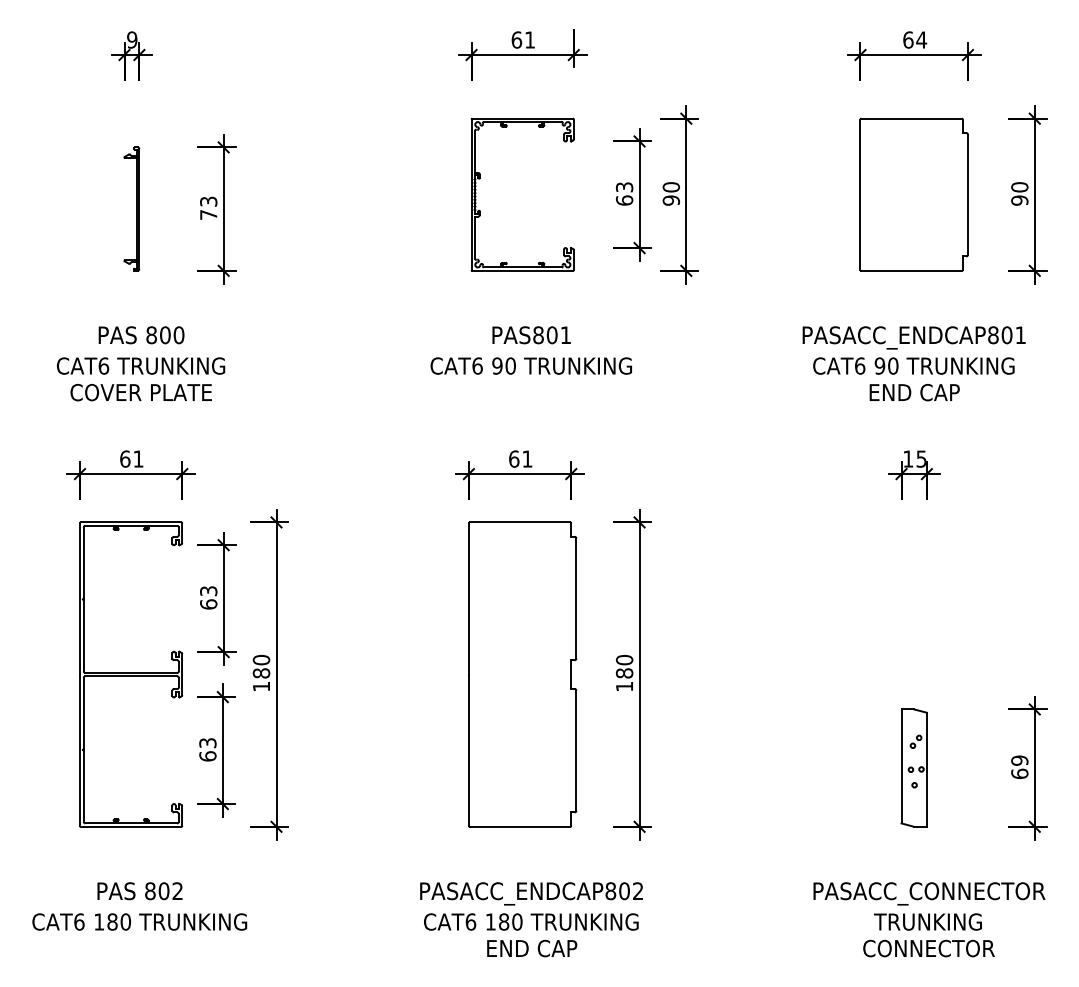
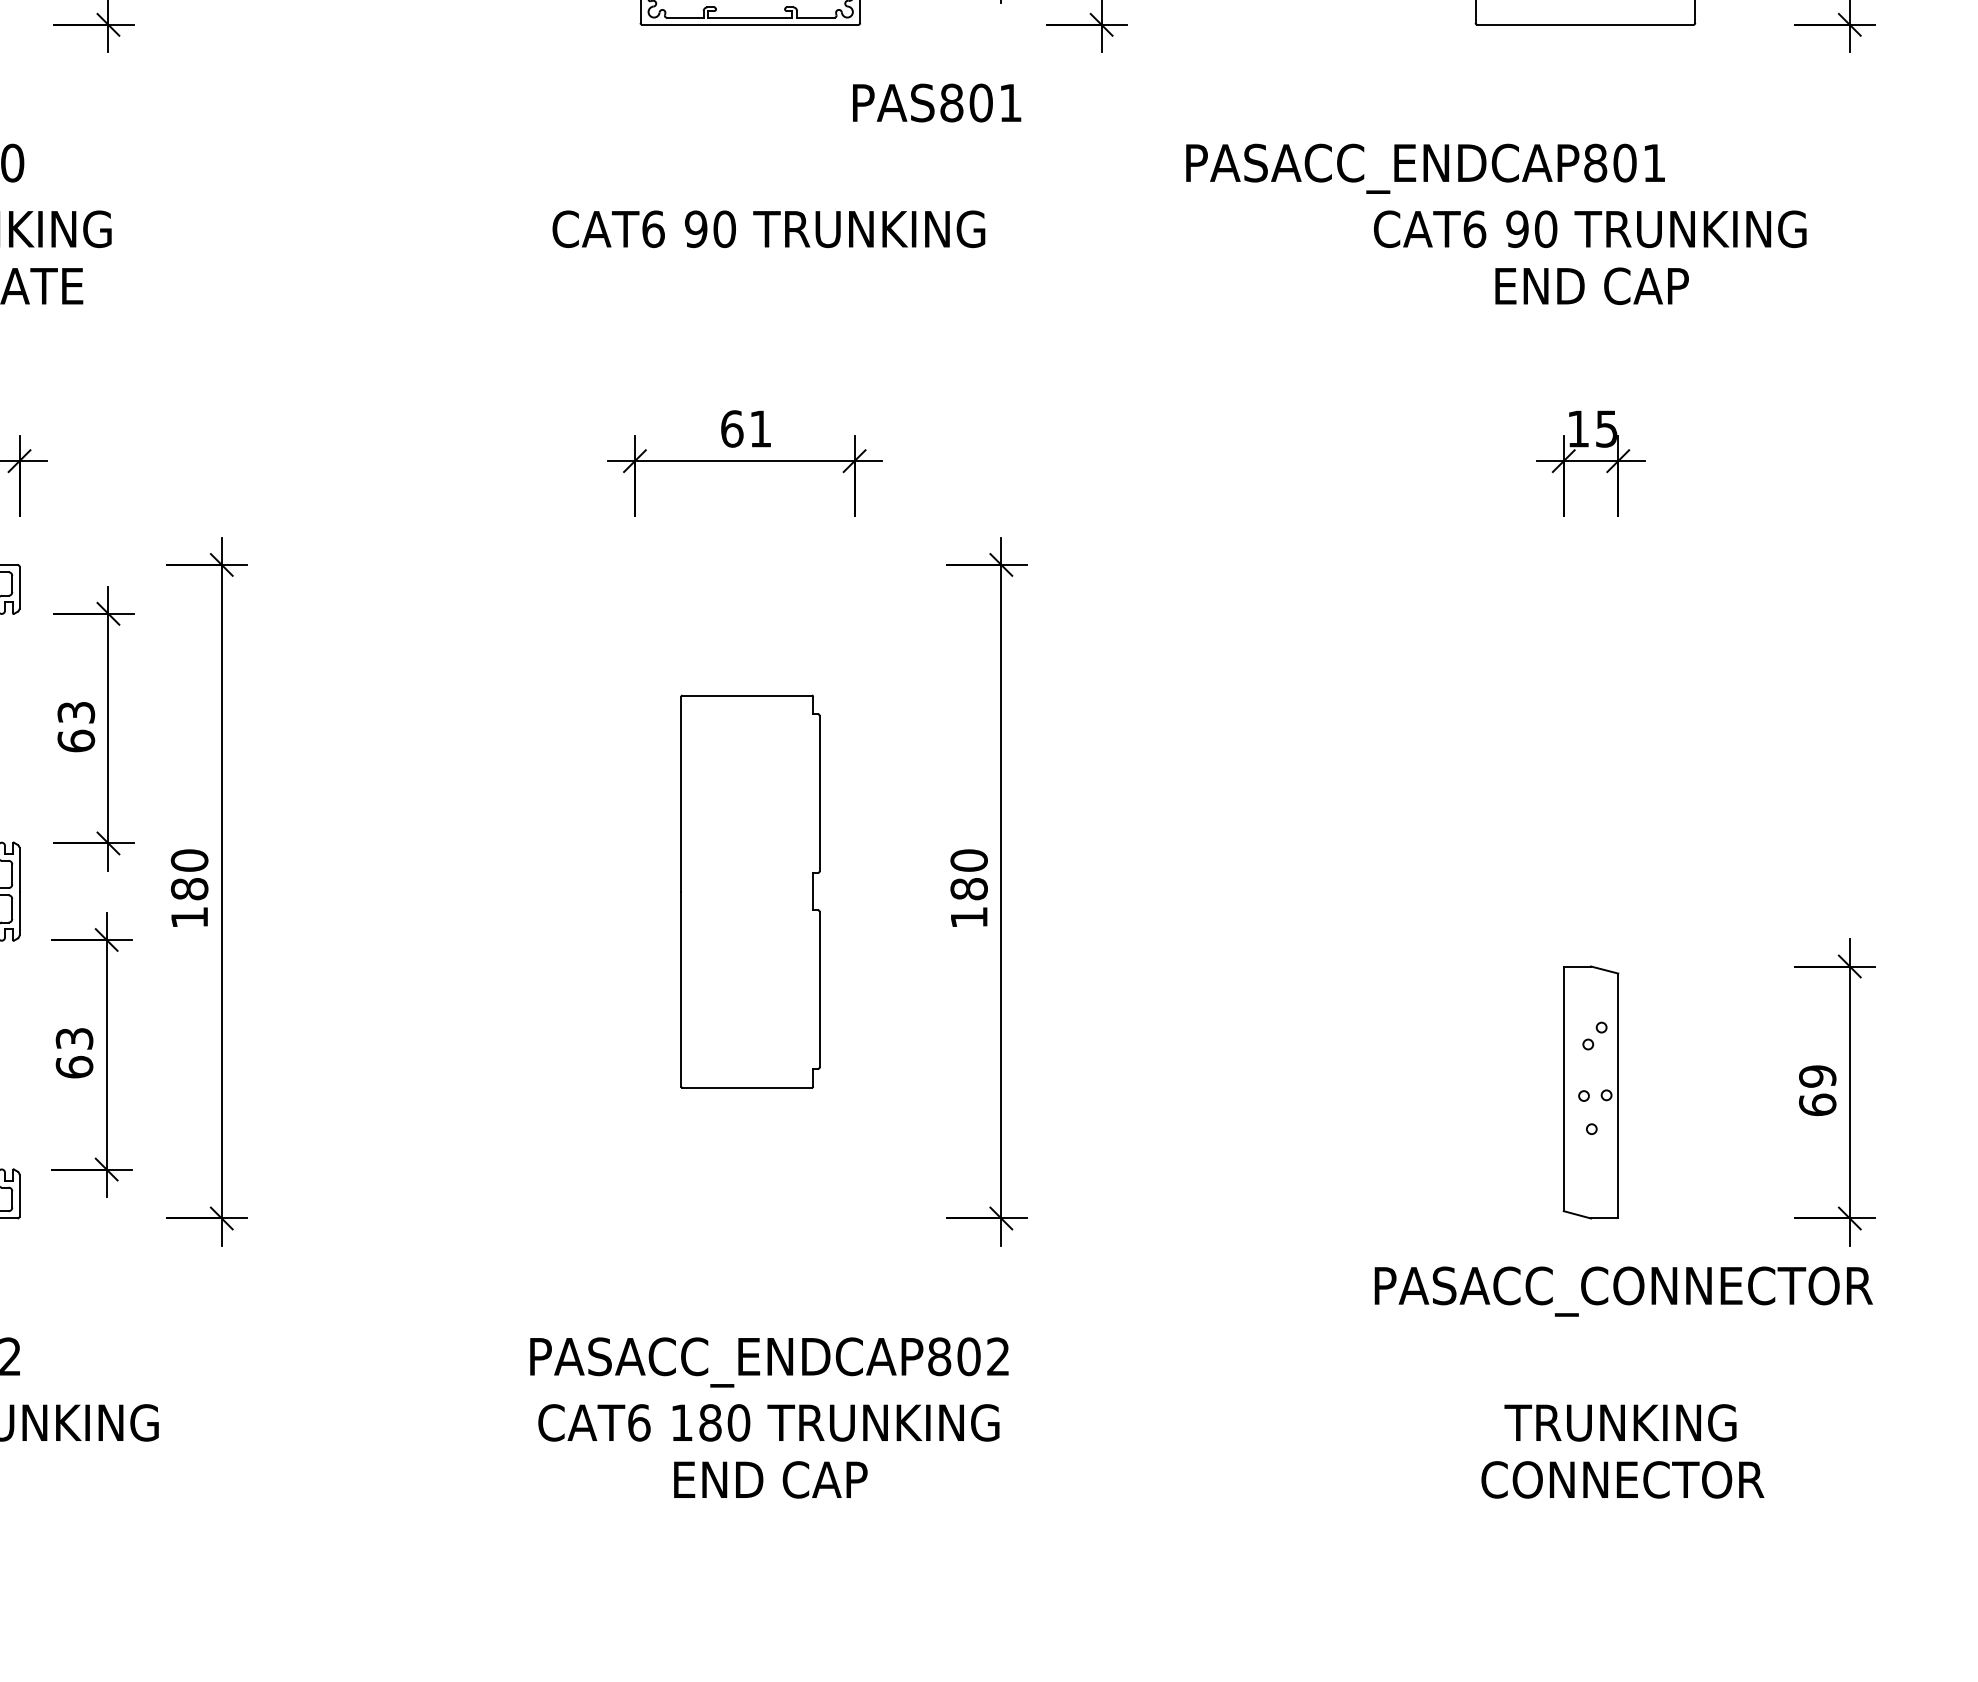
text: (531, 335) -> (936, 103), moved
text: (913, 337) -> (1424, 167), moved
part: (522, 674) -> (749, 891), size x0.6
text: (929, 893) -> (1623, 1290), moved

